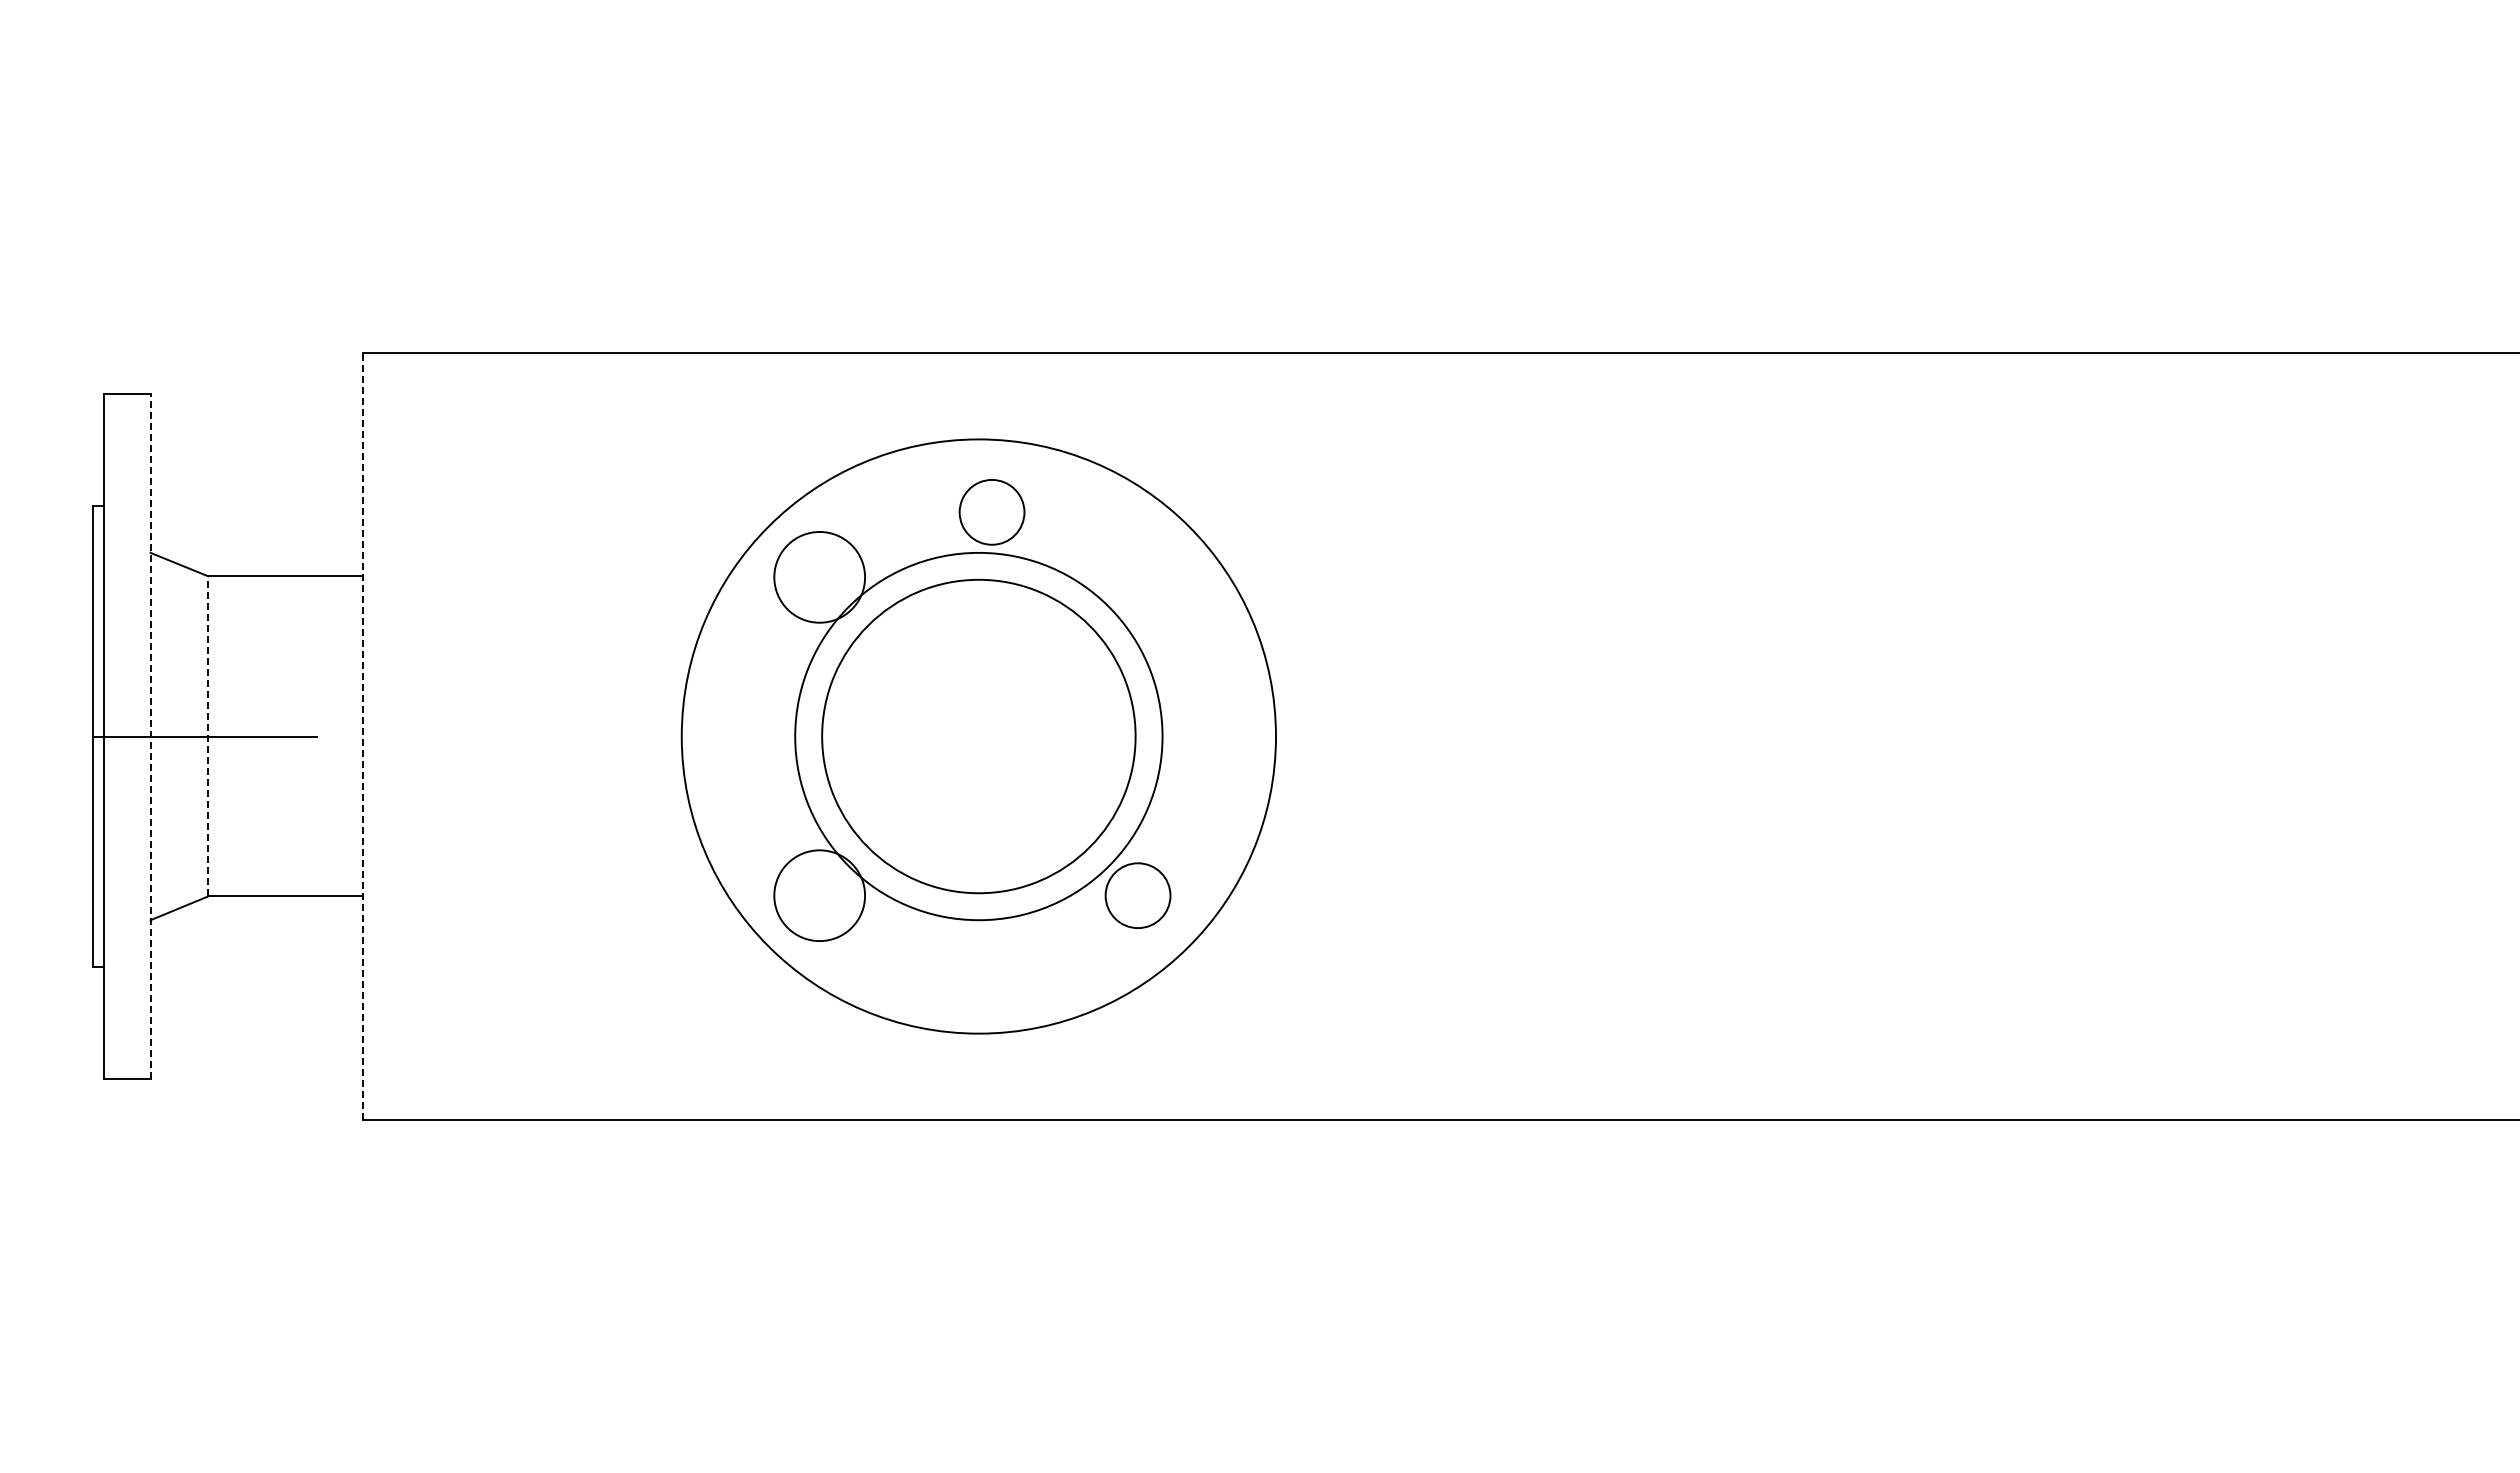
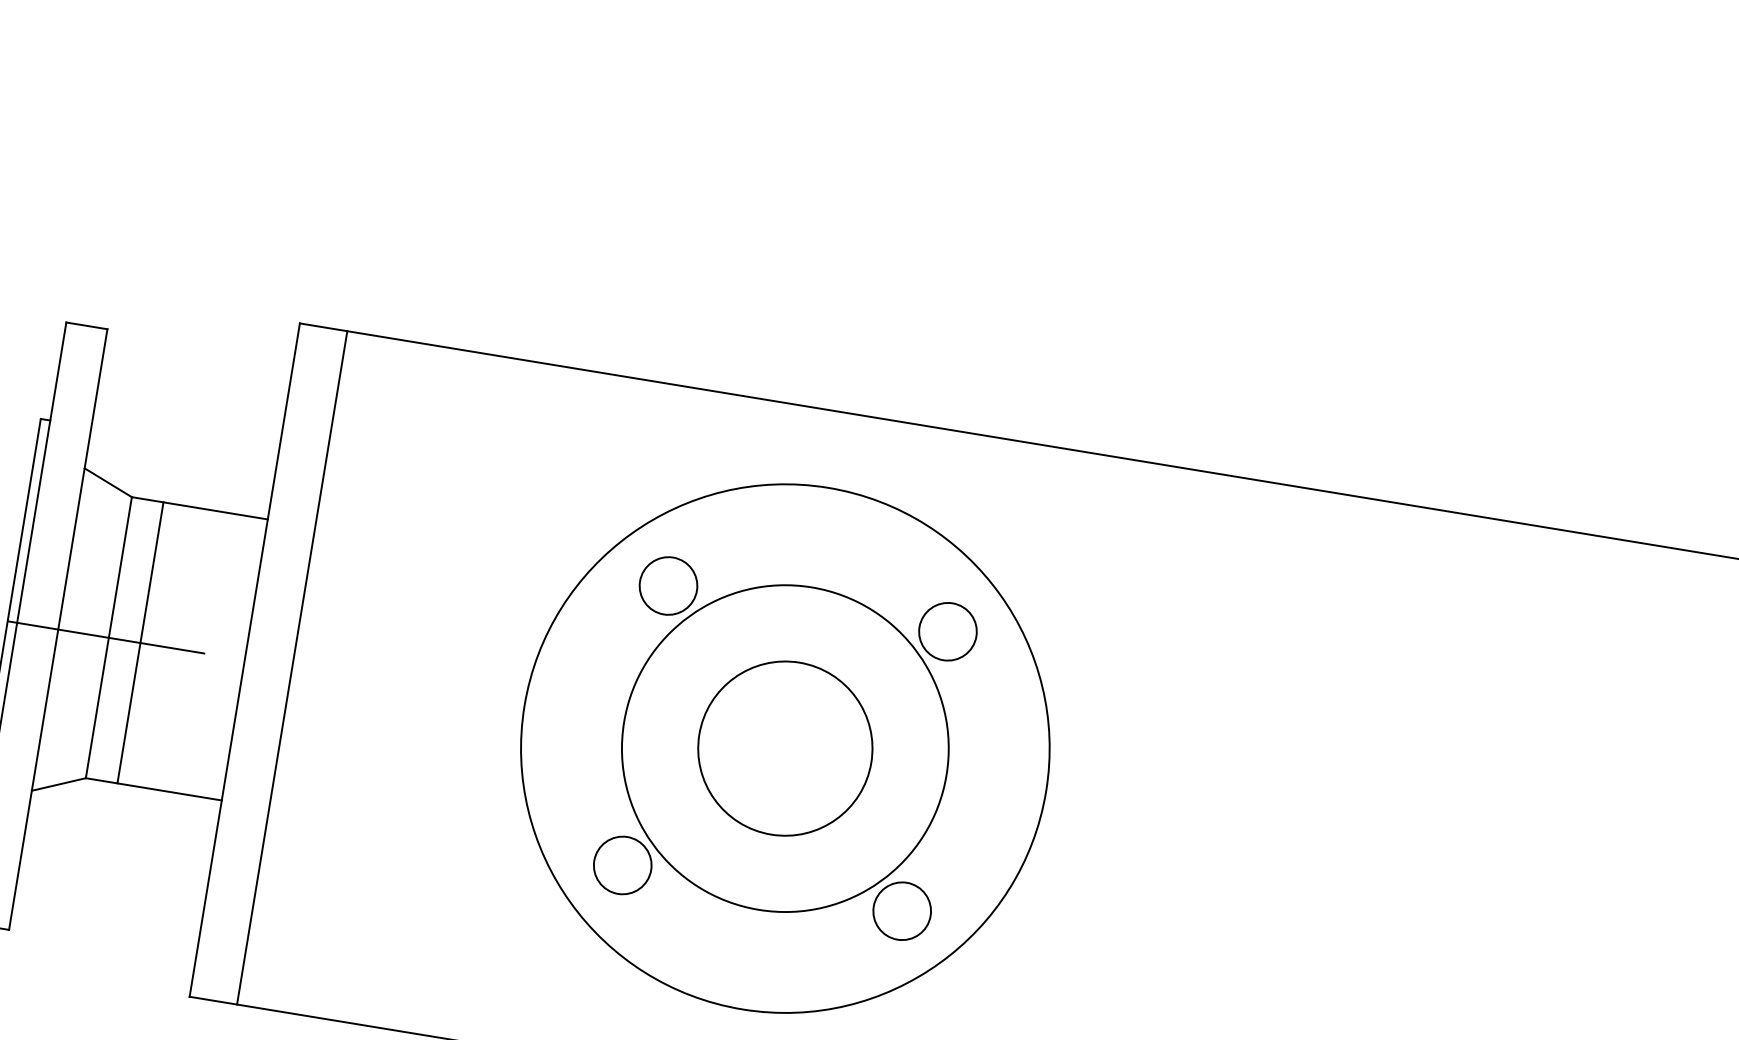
circle: (991, 512) -> (947, 631), moved
circle: (819, 576) -> (668, 585), size x0.71
line: (208, 735) -> (109, 636), dashed -> solid
line: (150, 736) -> (58, 629), dashed -> solid
line: (244, 736) -> (140, 643), added
line: (363, 736) -> (245, 660), dashed -> solid
line: (417, 736) -> (292, 667), added
circle: (978, 736) -> (785, 748), size x0.62
circle: (819, 895) -> (622, 865), size x0.71

